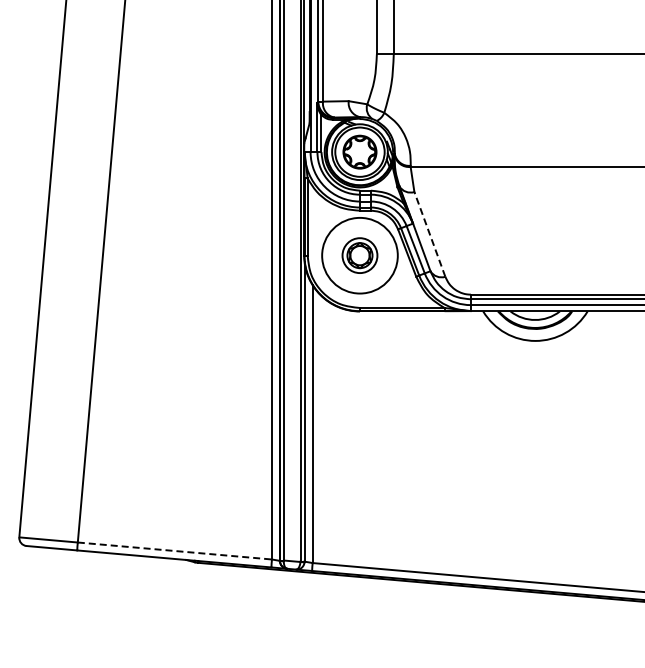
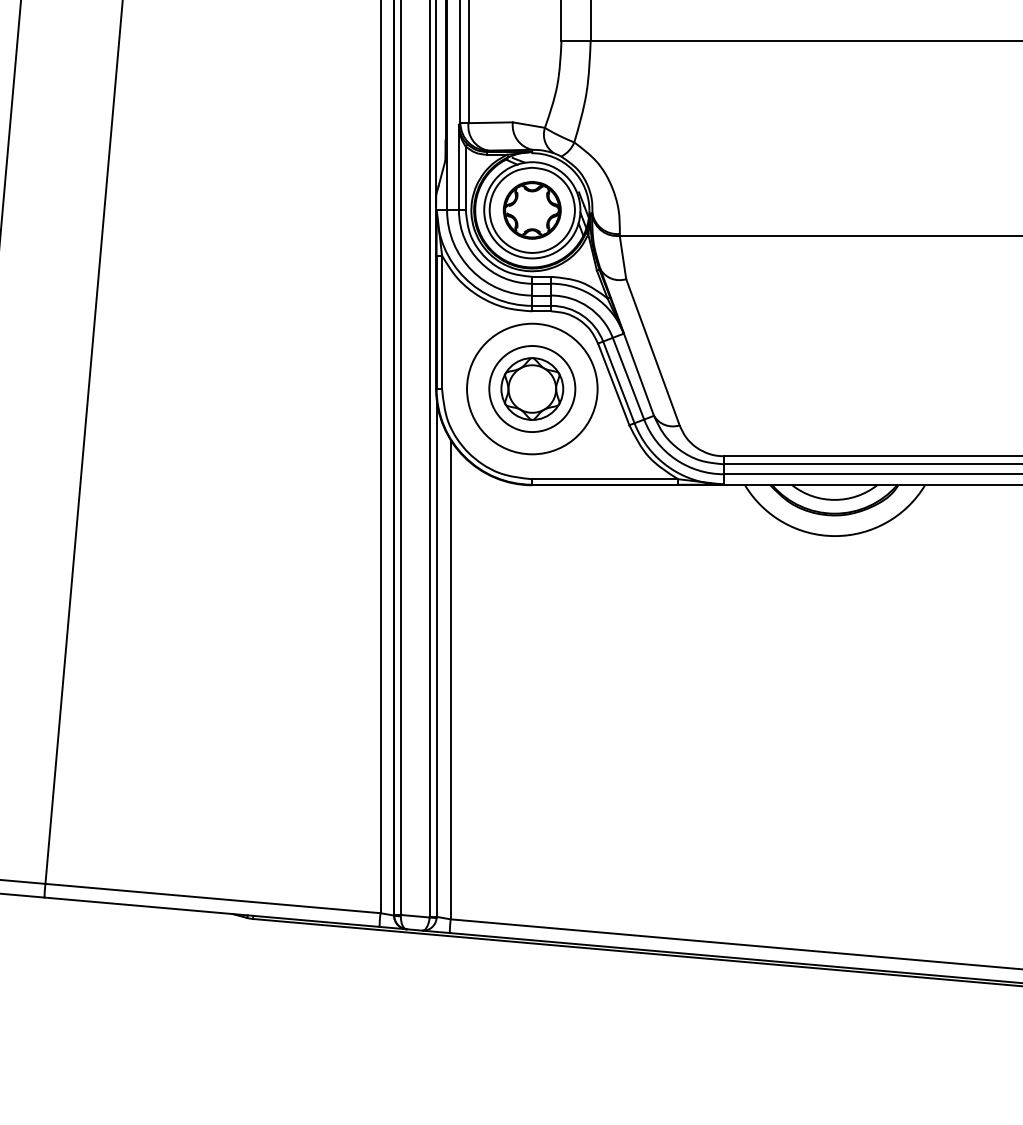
line: (429, 233) -> (652, 350), dashed -> solid
part: (359, 255) -> (531, 388), size x1.43
line: (175, 551) -> (213, 899), dashed -> solid

